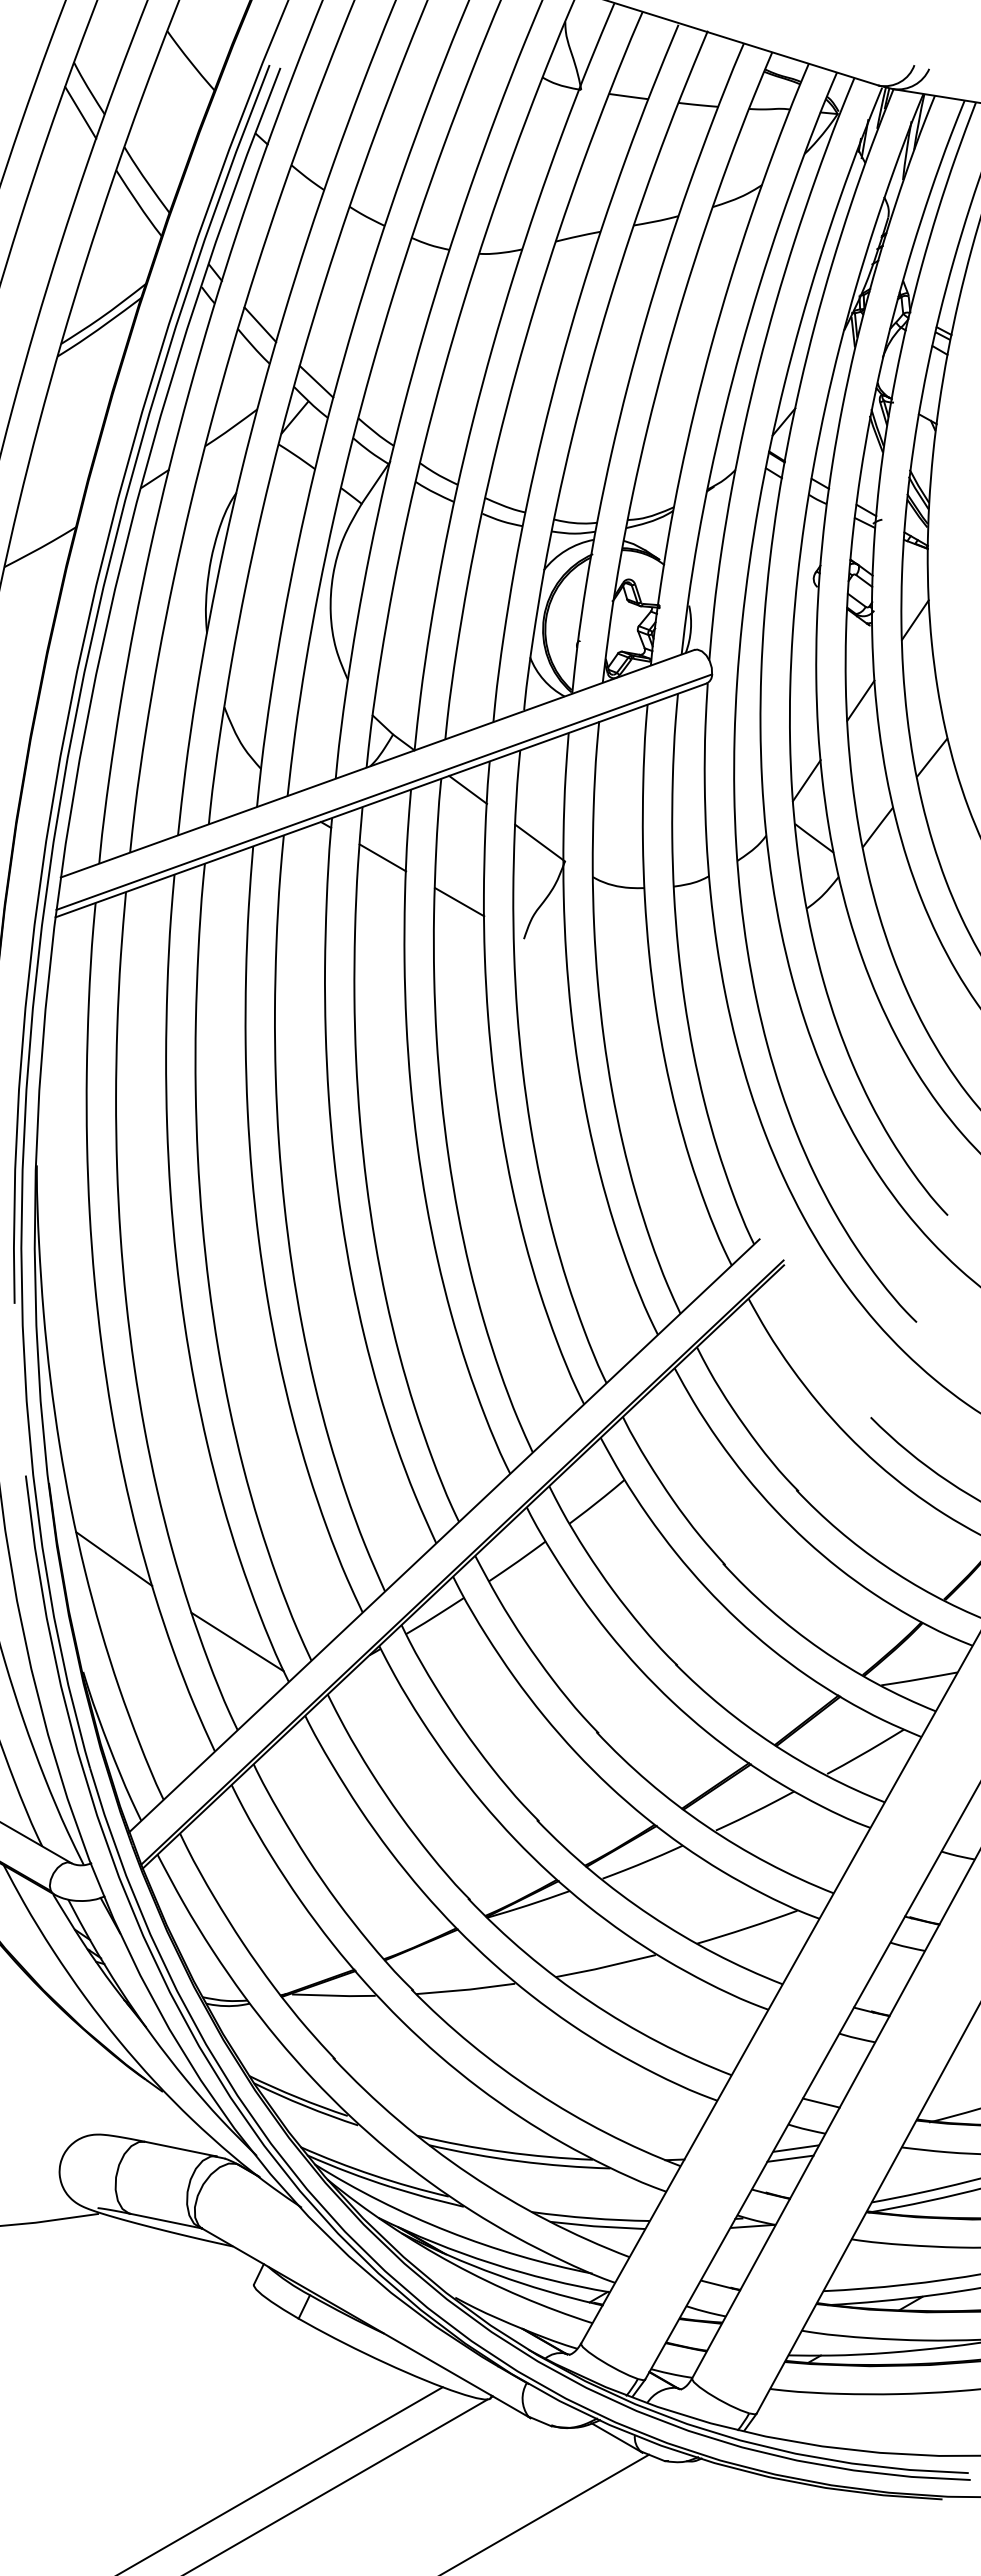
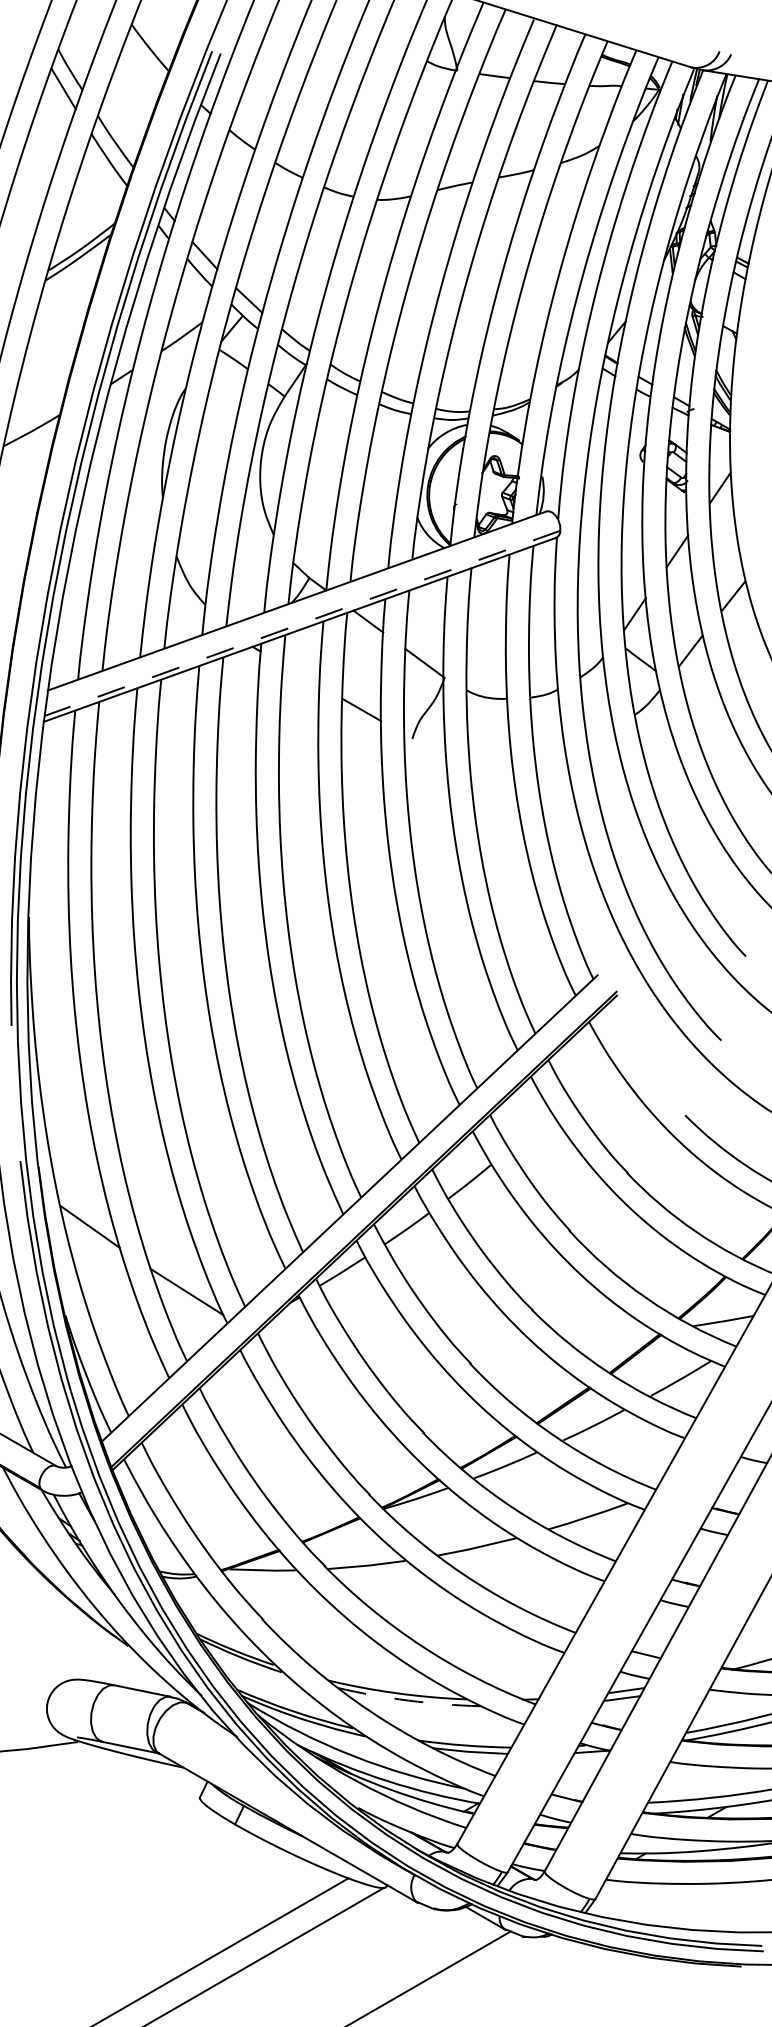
line: (383, 792) -> (301, 623), solid -> dashed
line: (382, 857) -> (301, 674), removed
arc: (519, 2161) -> (408, 1700), solid -> dashed

